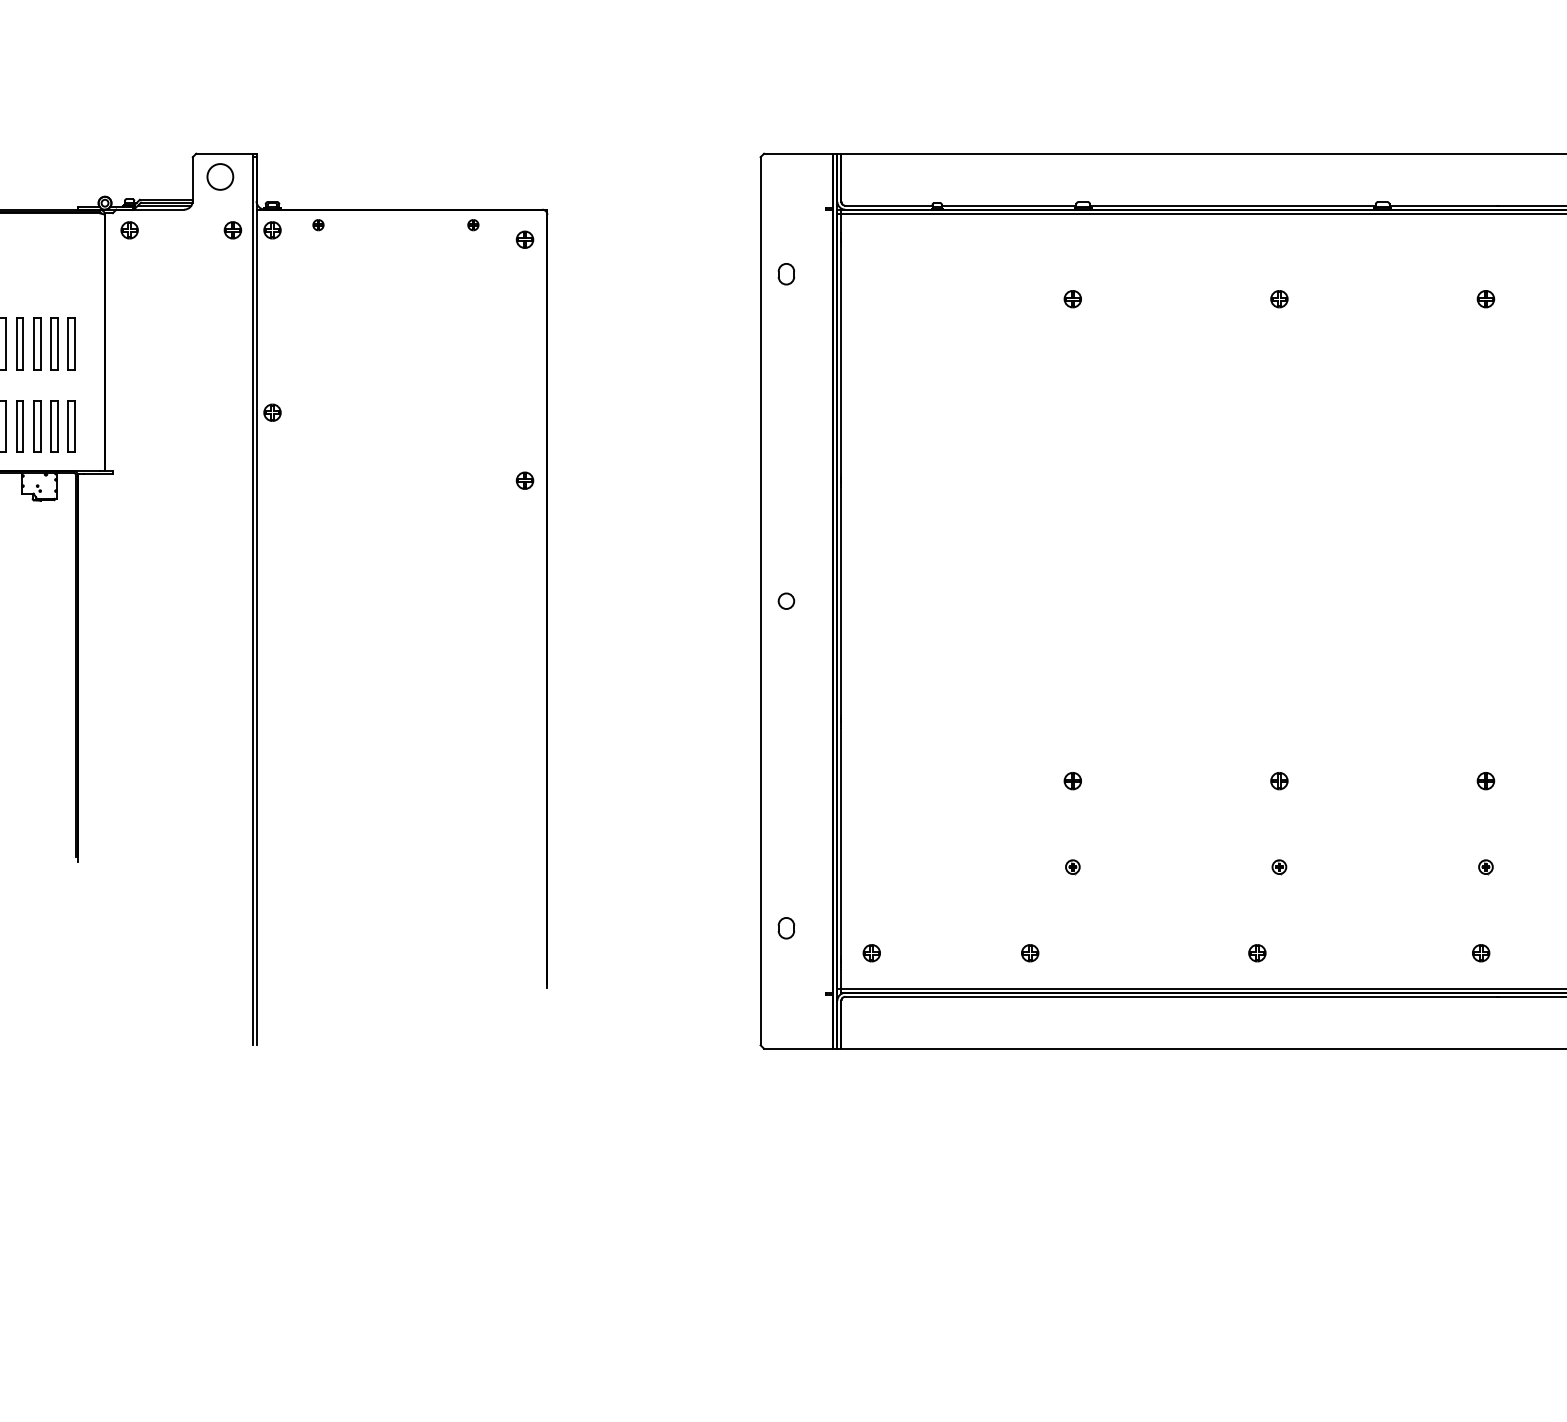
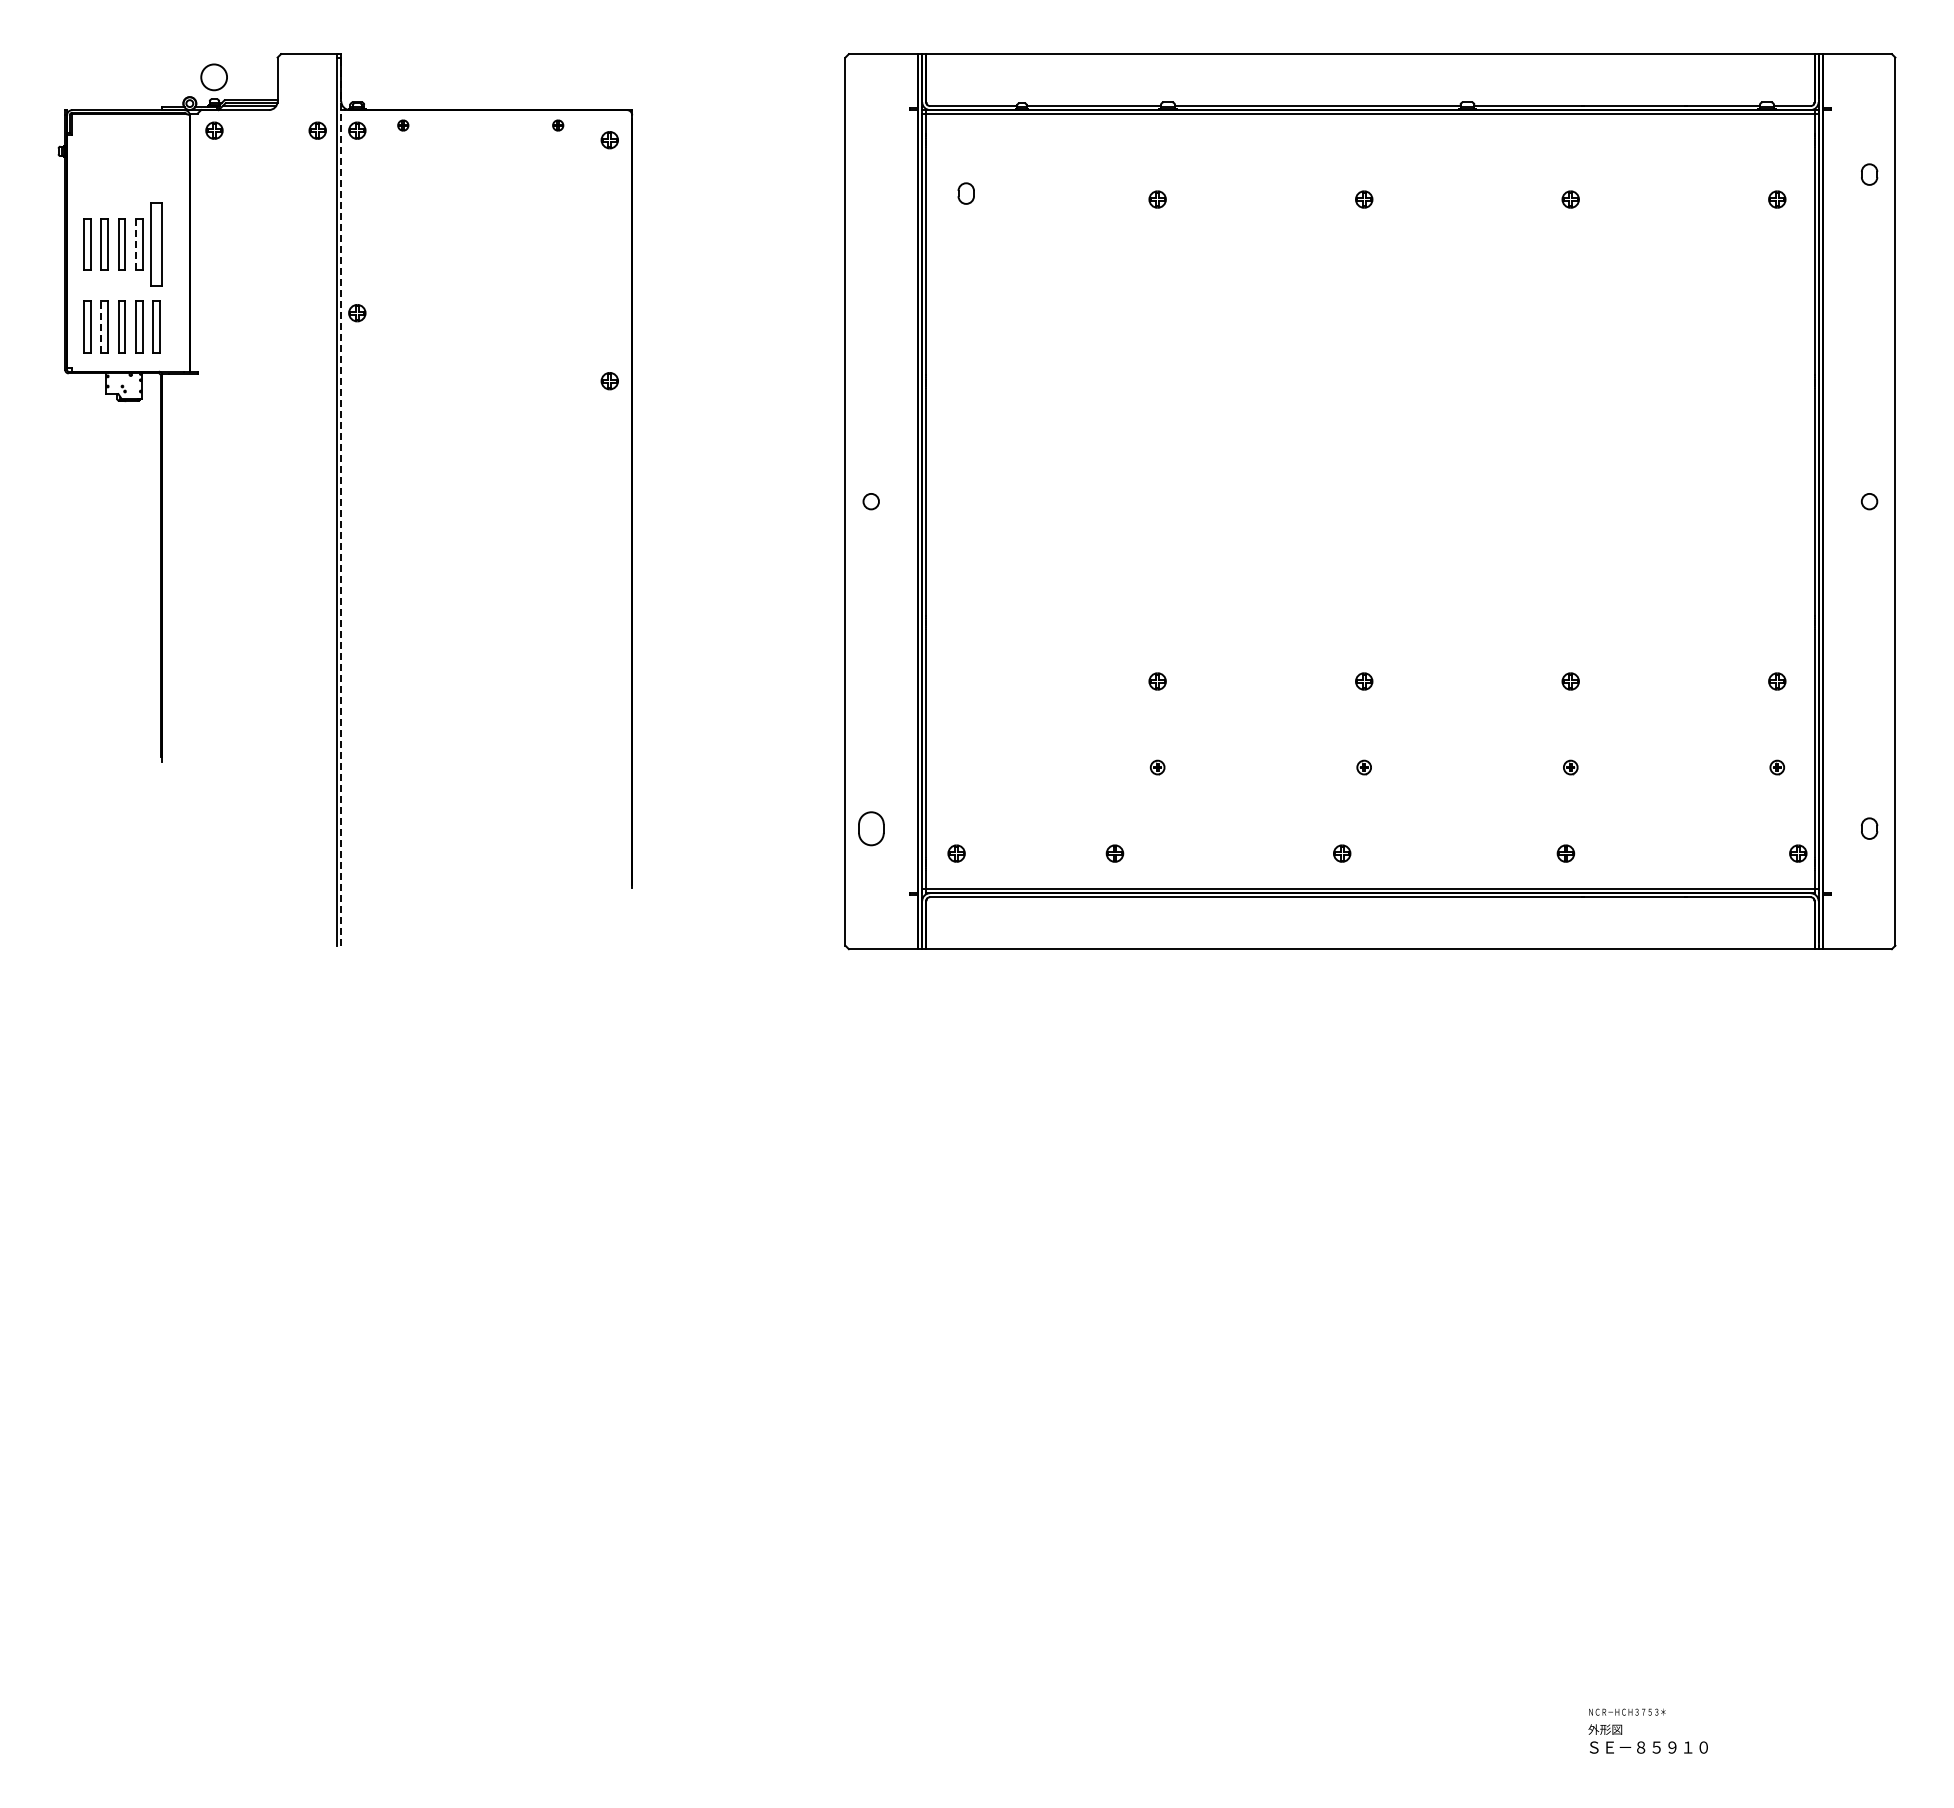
circle: (219, 177) -> (213, 77), moved
part: (785, 274) -> (965, 193), moved
line: (50, 344) -> (135, 244), solid -> dashed
part: (71, 344) -> (156, 244), size x1.6
line: (16, 426) -> (101, 326), solid -> dashed
line: (256, 601) -> (341, 501), solid -> dashed
part: (785, 928) -> (870, 828), size x1.6

